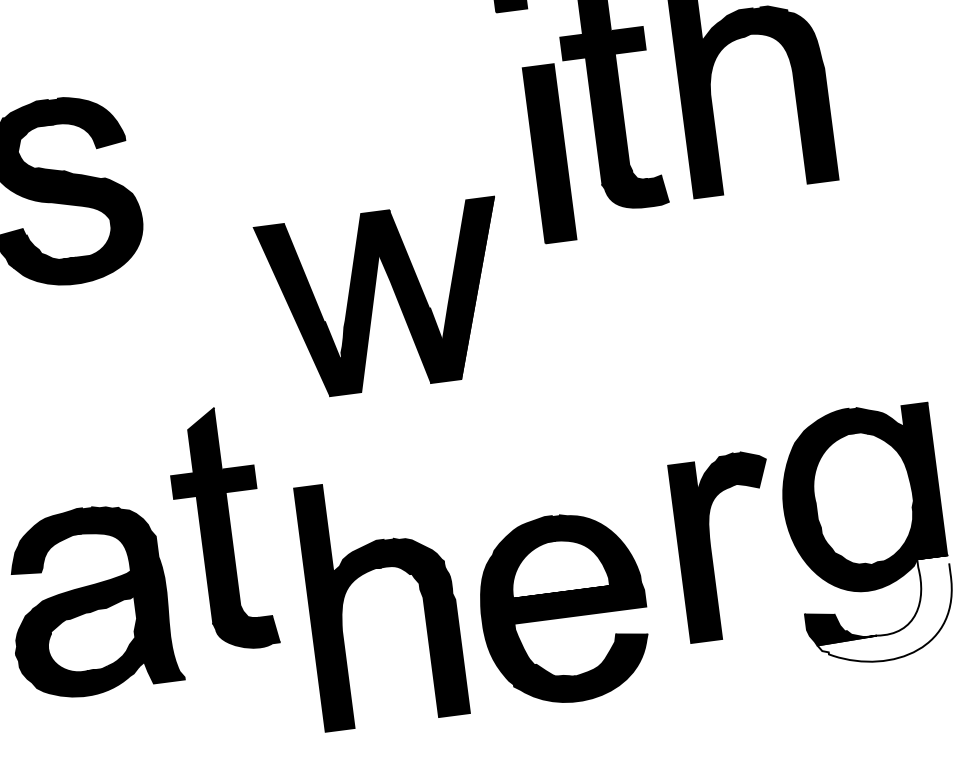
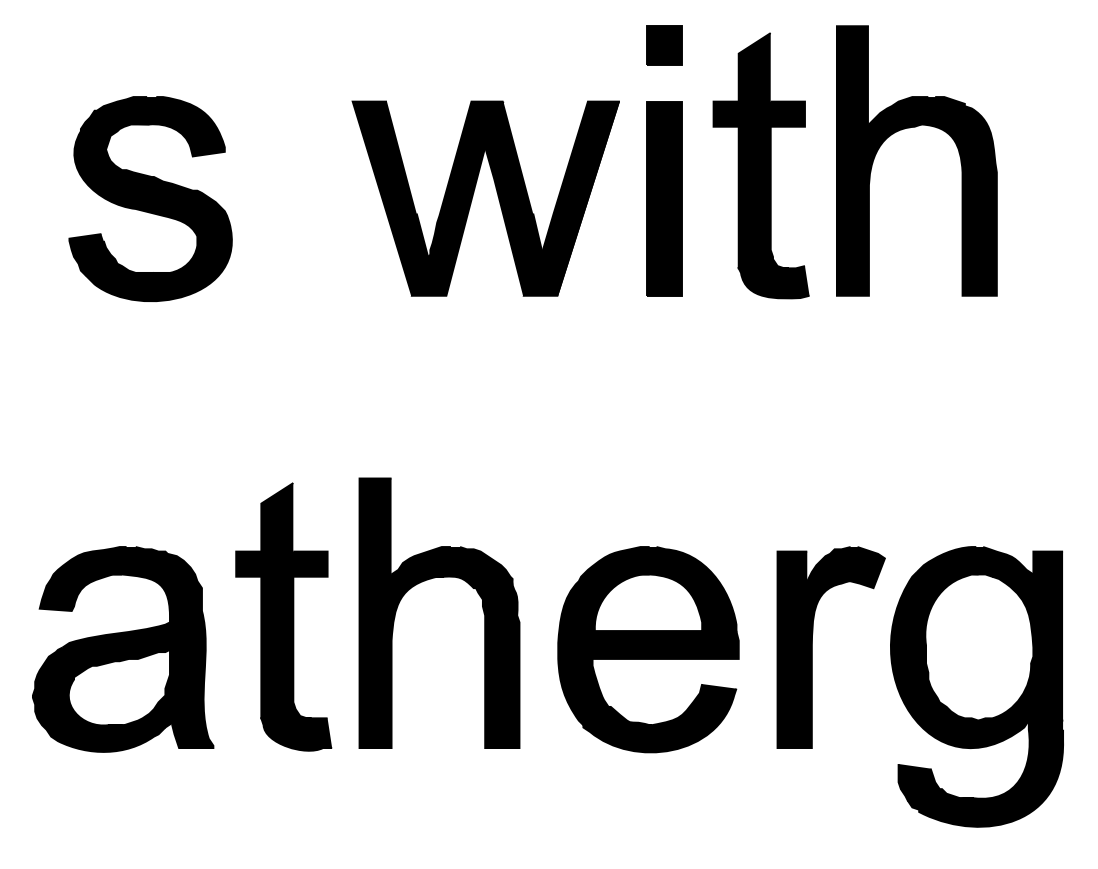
part: (549, 153) -> (664, 198), moved
part: (374, 299) -> (473, 196), moved
part: (221, 529) -> (283, 616), moved
part: (710, 548) -> (812, 647), moved
part: (370, 571) -> (431, 579), moved
part: (563, 608) -> (648, 649), moved
fill: (884, 611) -> (985, 773), added

